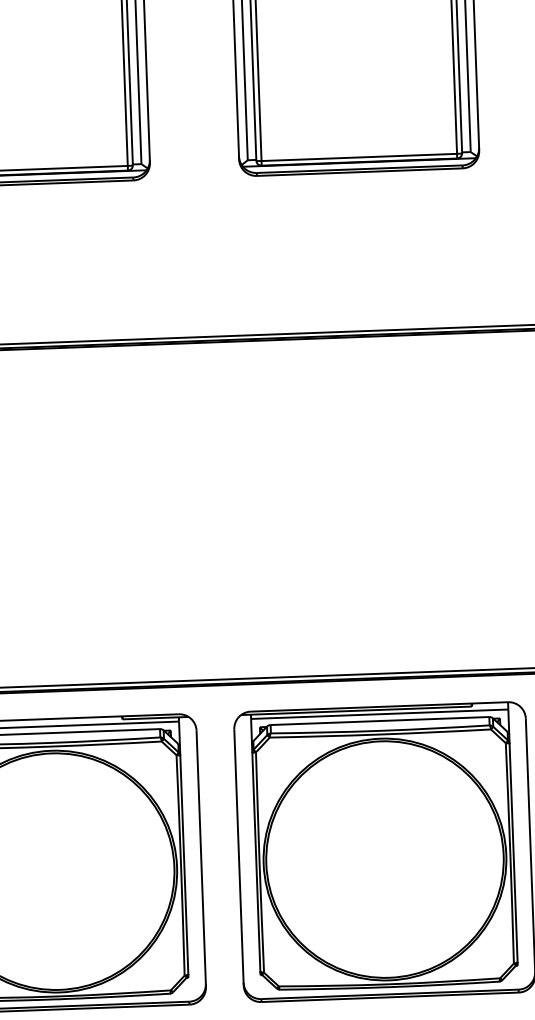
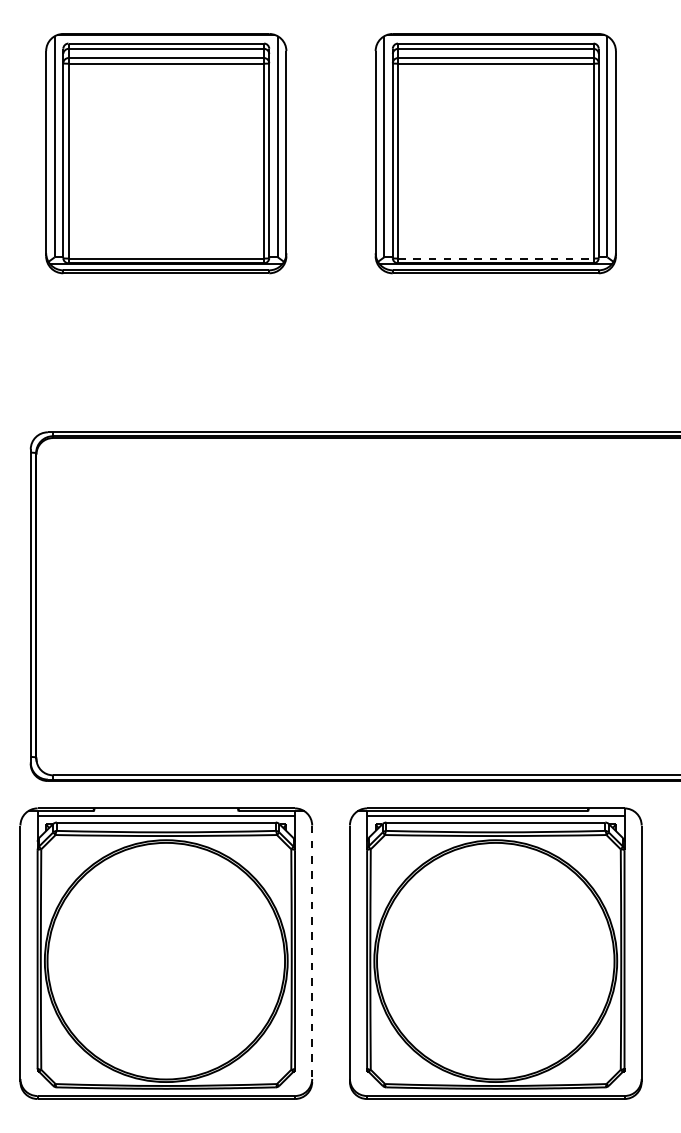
line: (358, 157) -> (495, 258), solid -> dashed
line: (201, 859) -> (312, 954), solid -> dashed

